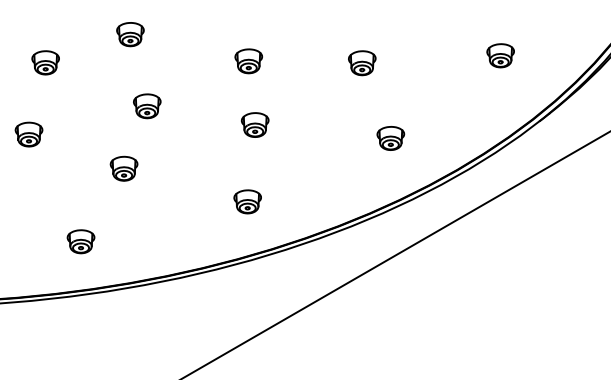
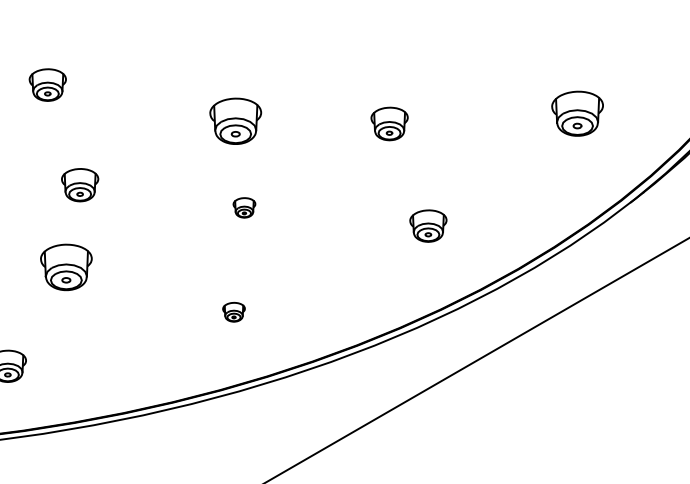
part: (130, 34) -> (47, 84), moved
part: (500, 55) -> (577, 113), size x1.4
part: (248, 61) -> (235, 121), size x1.4
part: (147, 106) -> (80, 185), moved
part: (255, 124) -> (244, 207), size x0.6
part: (123, 168) -> (65, 266), size x1.4
part: (247, 201) -> (233, 311), size x0.6

